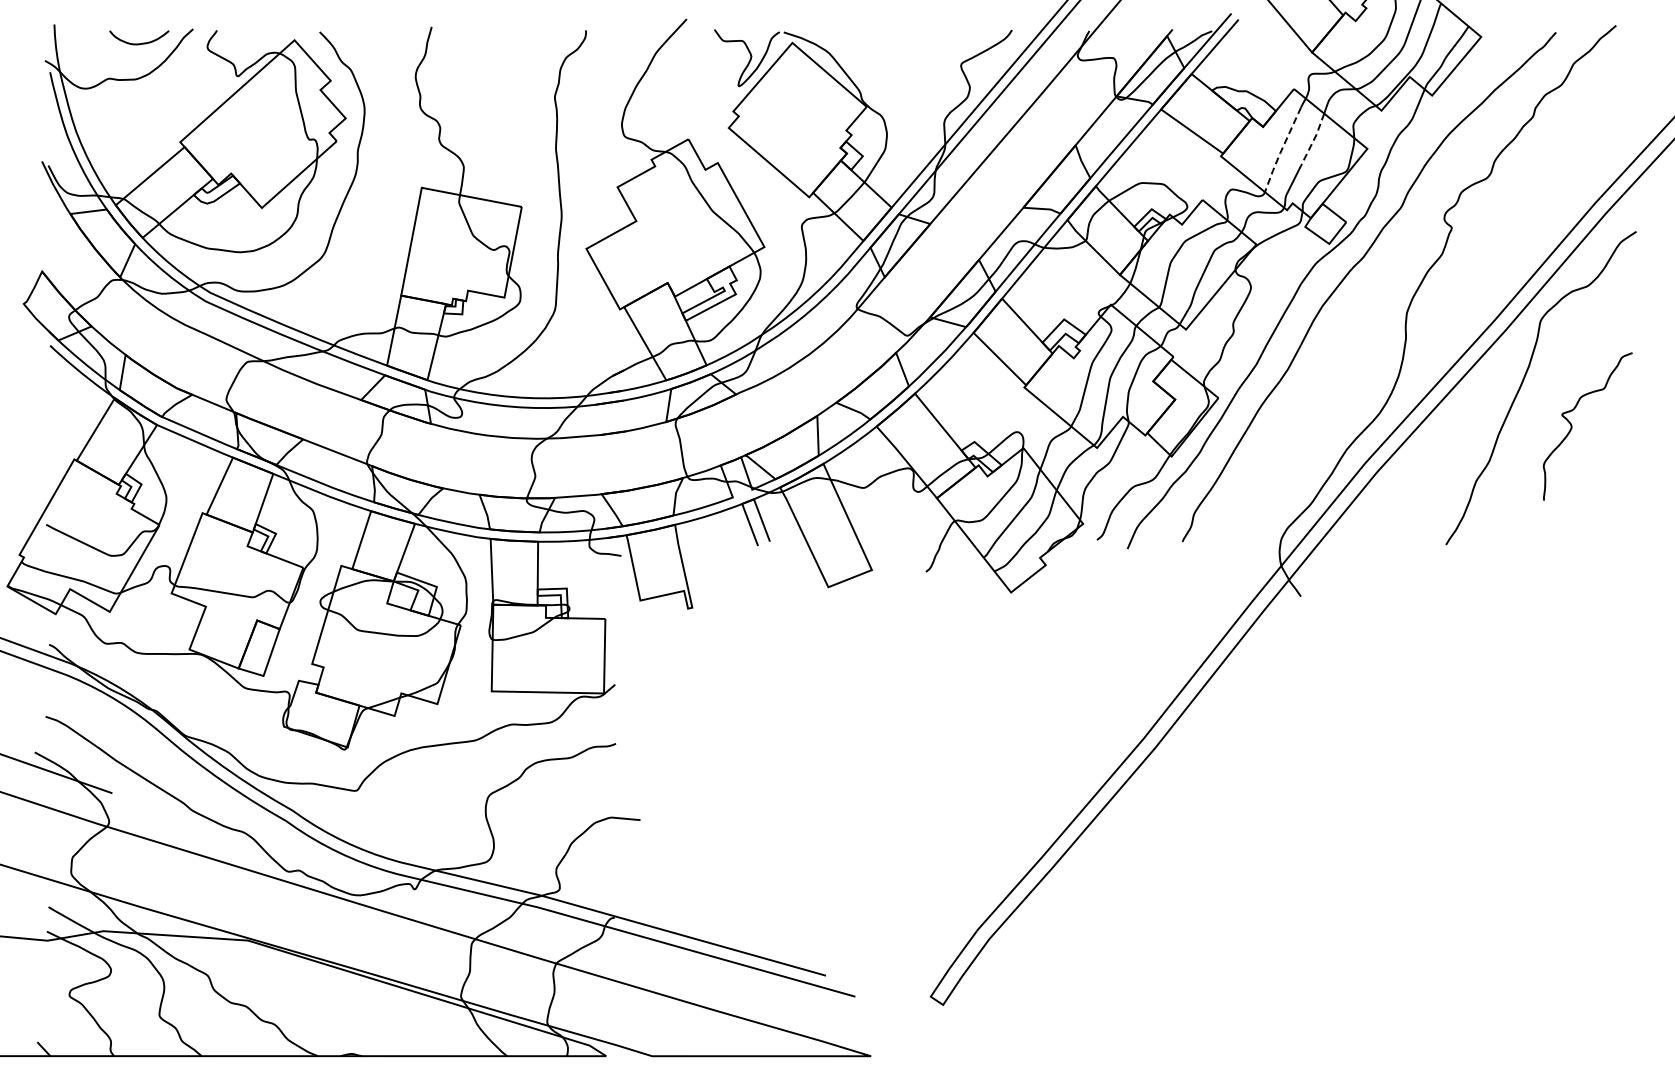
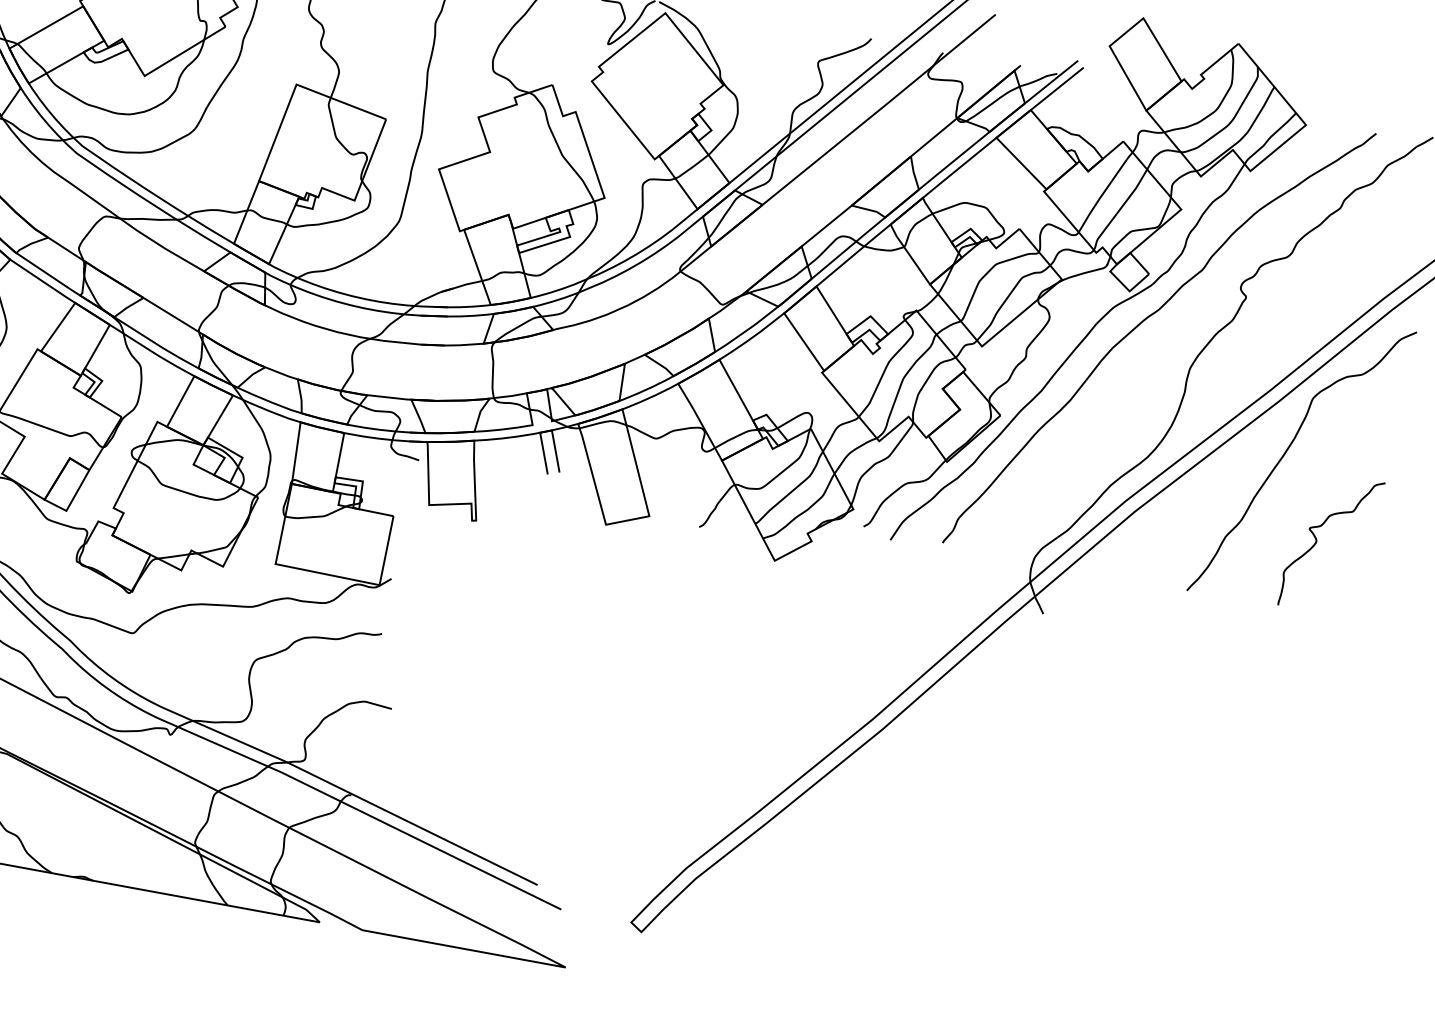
line: (1313, 140) -> (1132, 192), dashed -> solid
line: (1281, 150) -> (1101, 196), dashed -> solid
curve: (1572, 426) -> (1317, 541), moved

